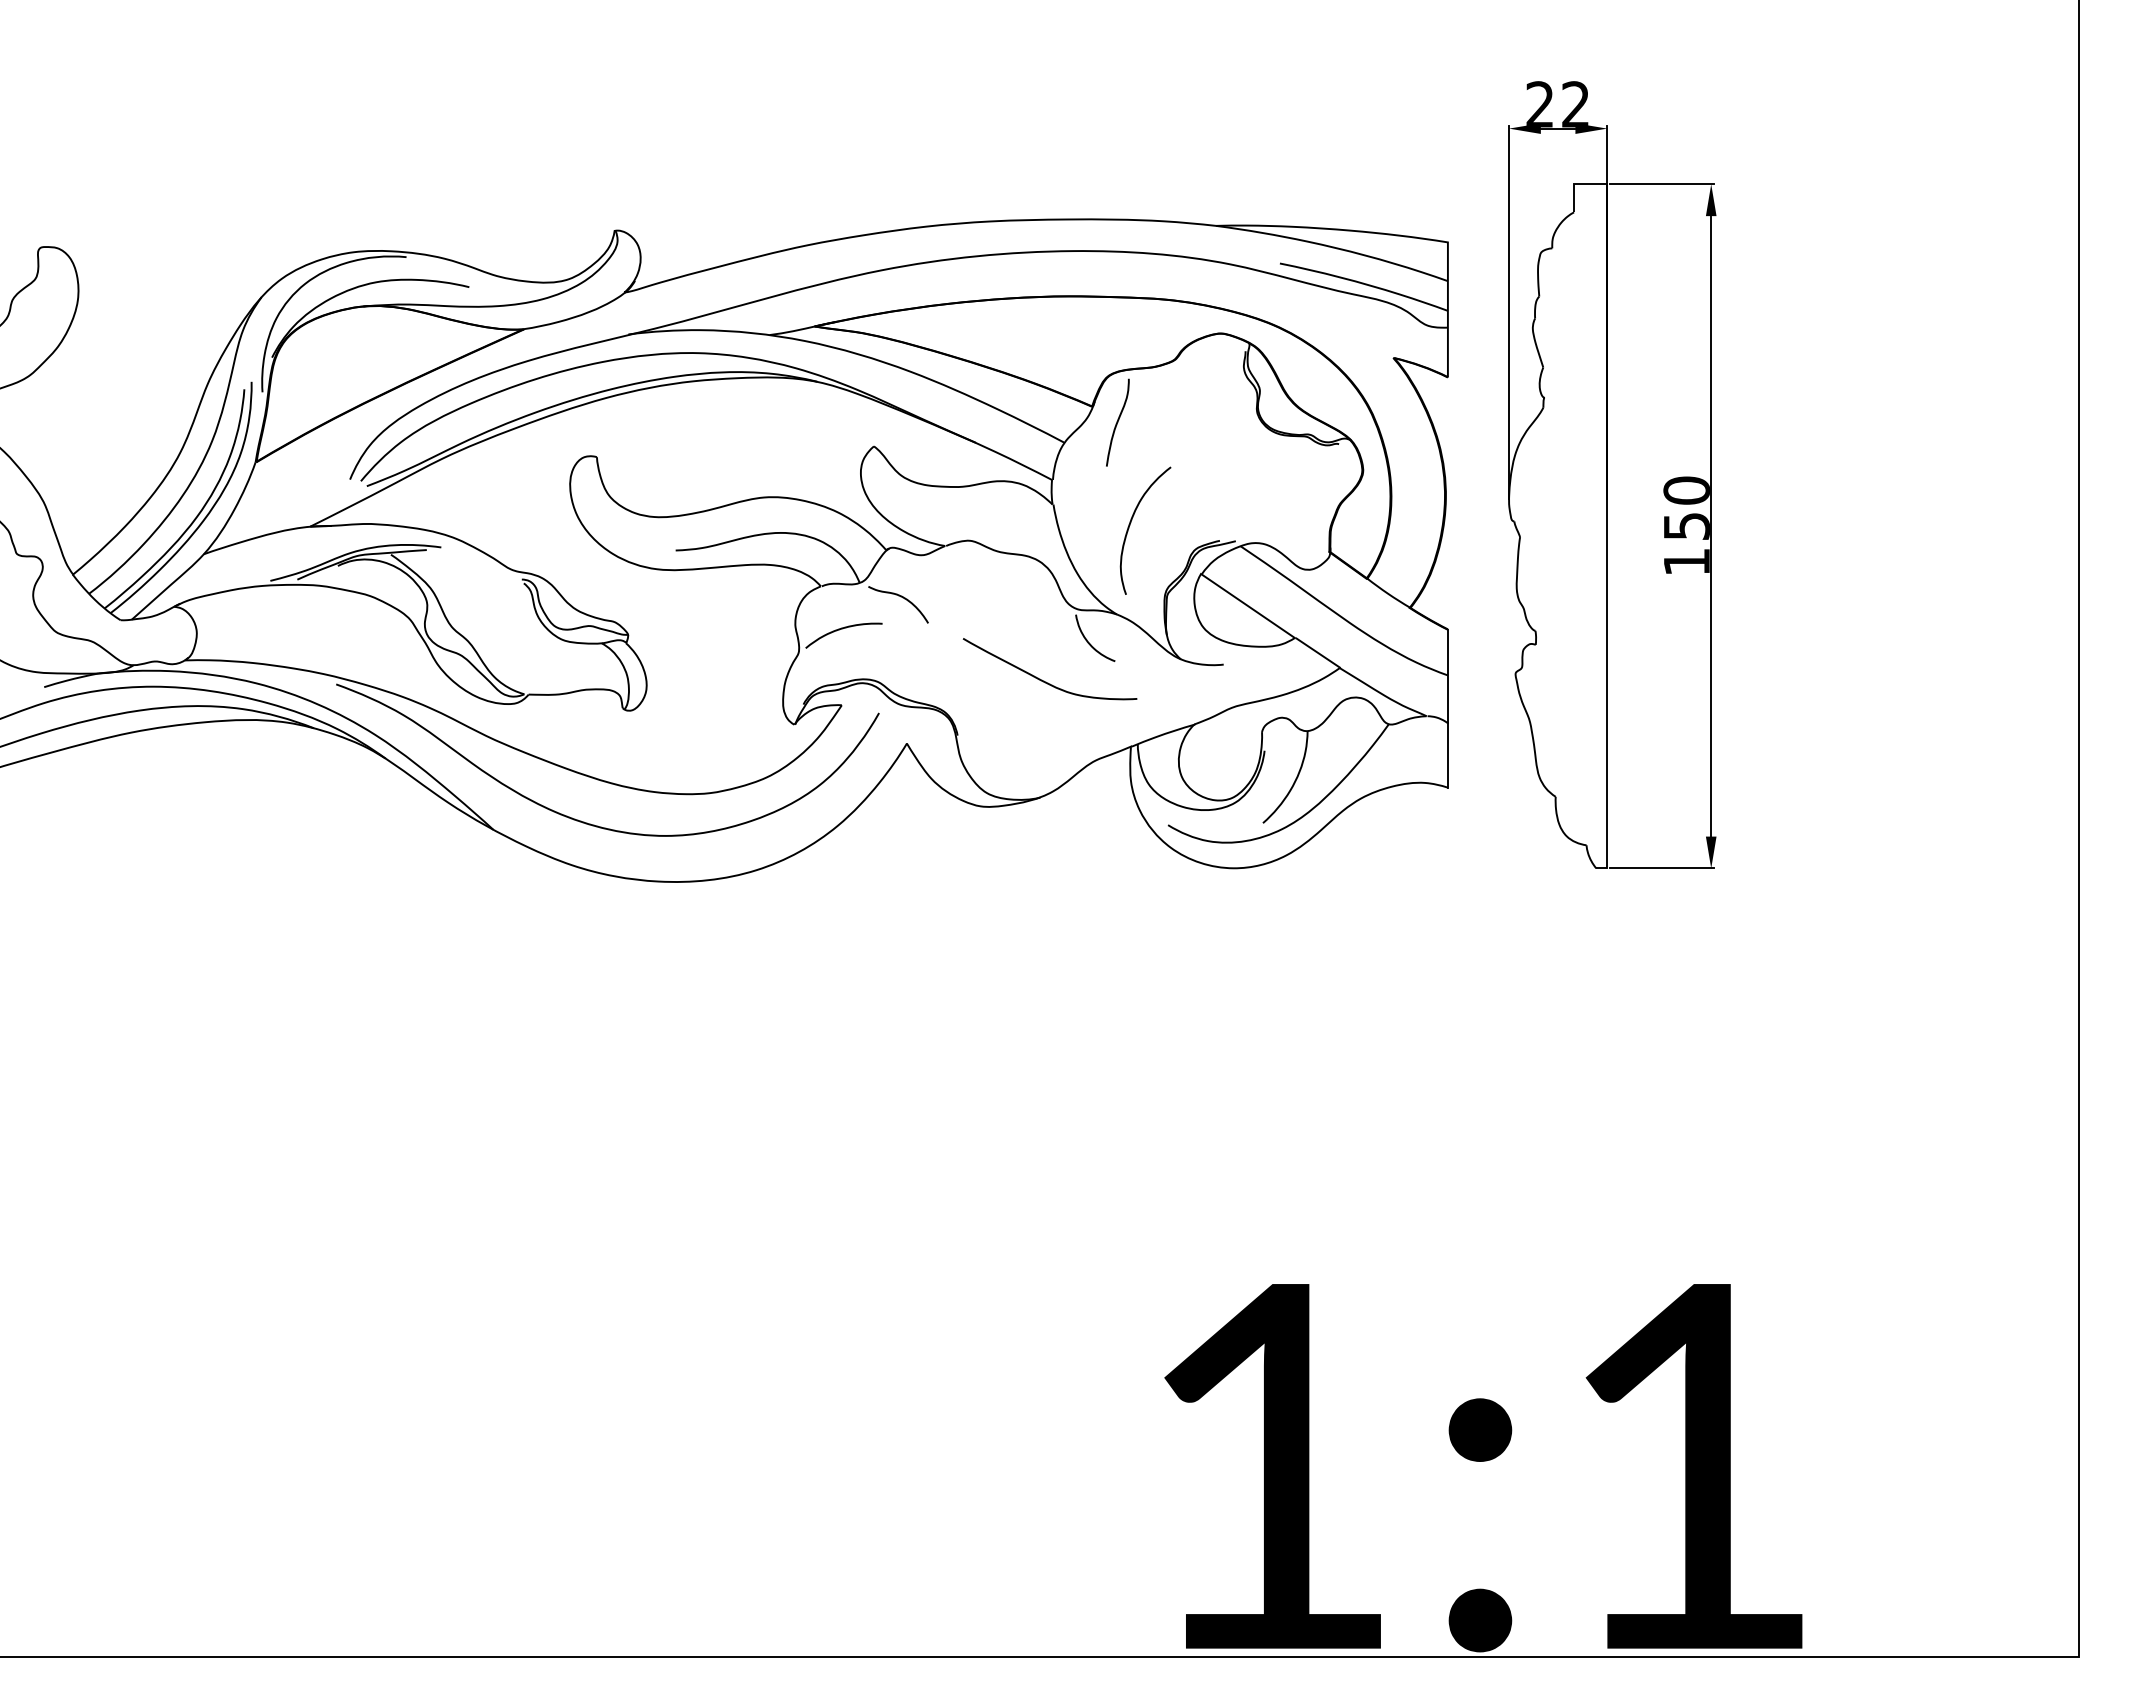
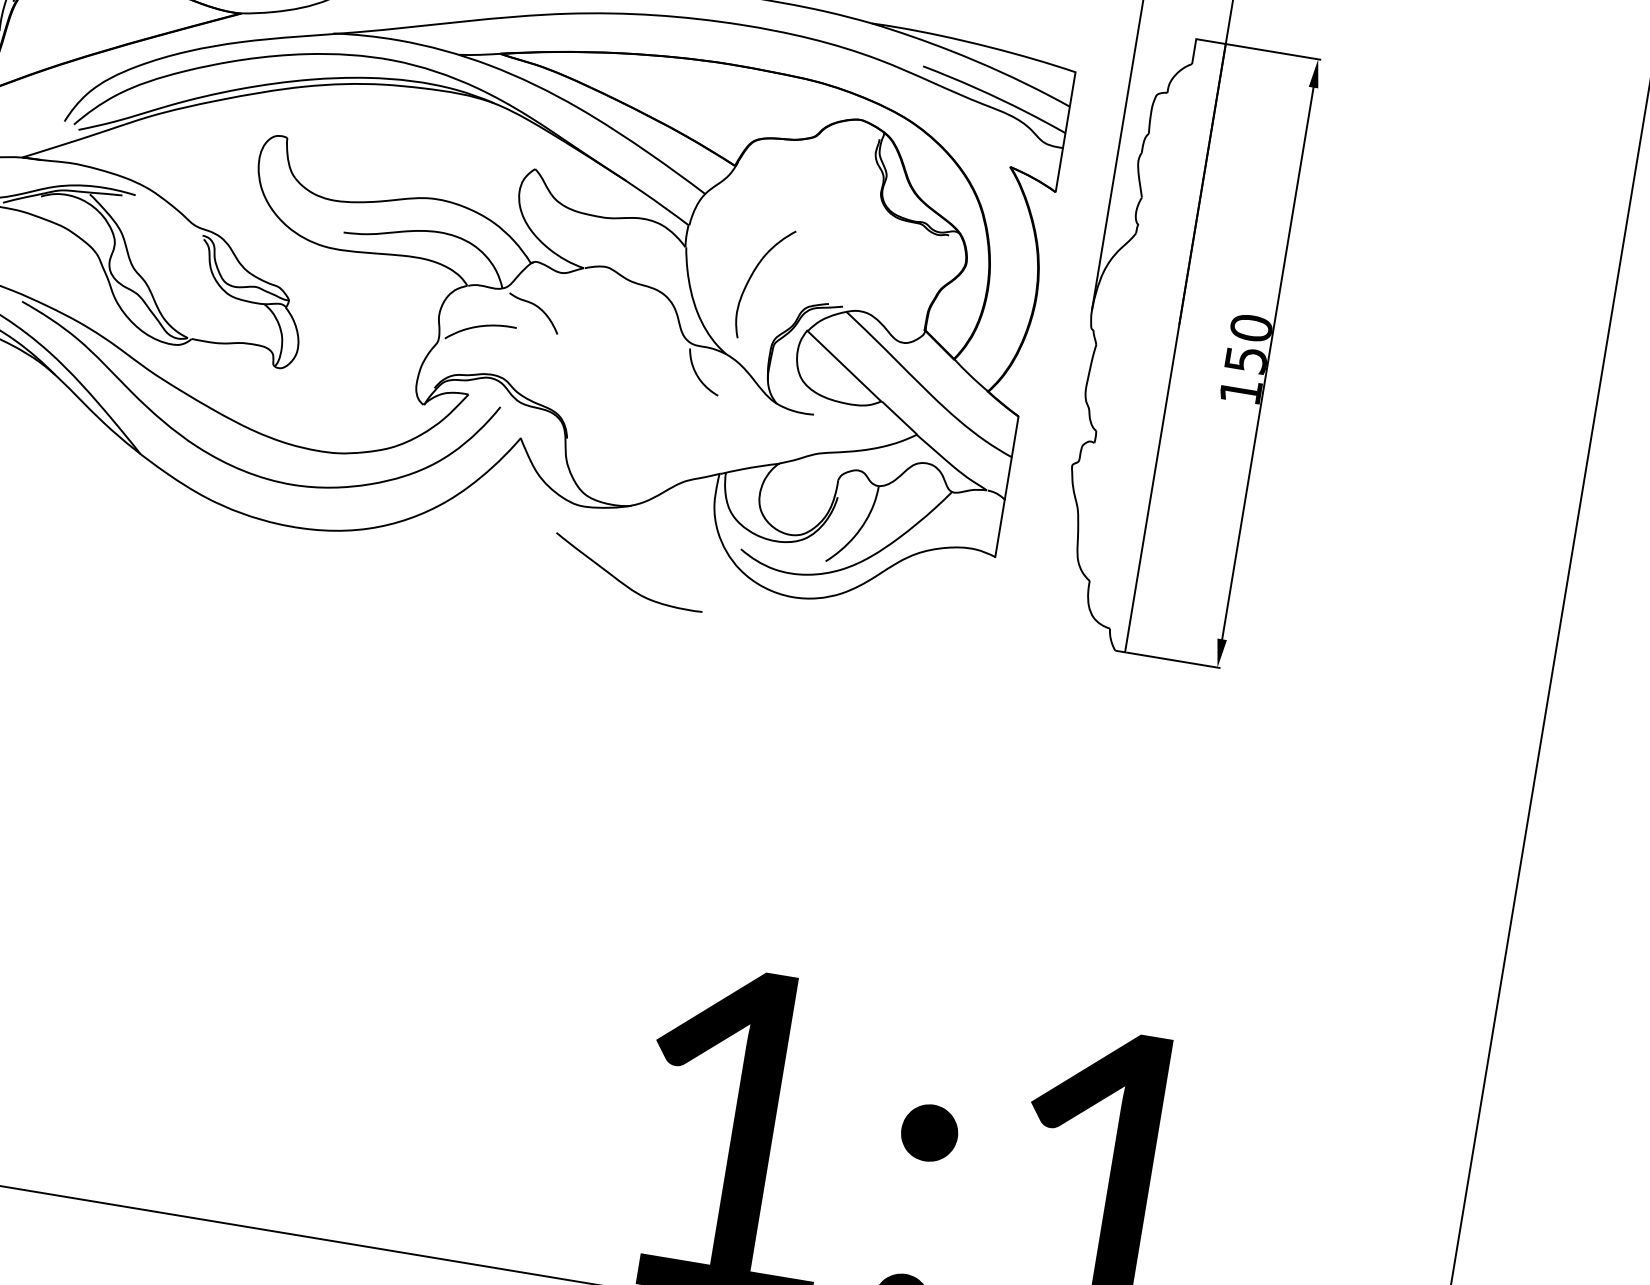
curve: (1117, 422) -> (755, 183), removed
curve: (1044, 680) -> (622, 581), moved

